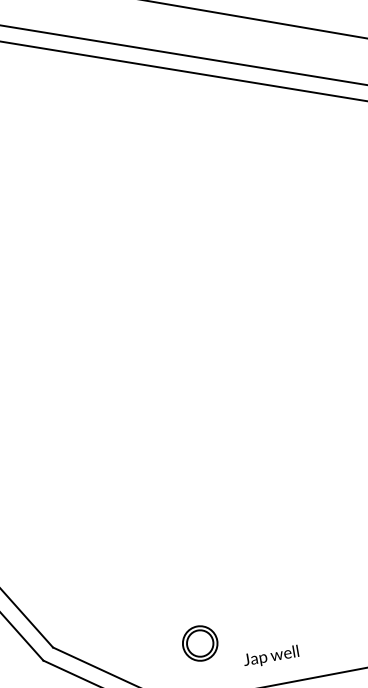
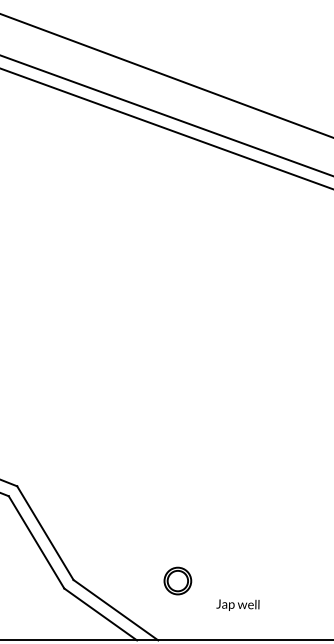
part: (199, 642) -> (177, 580), moved
text: (270, 655) -> (237, 604), moved

